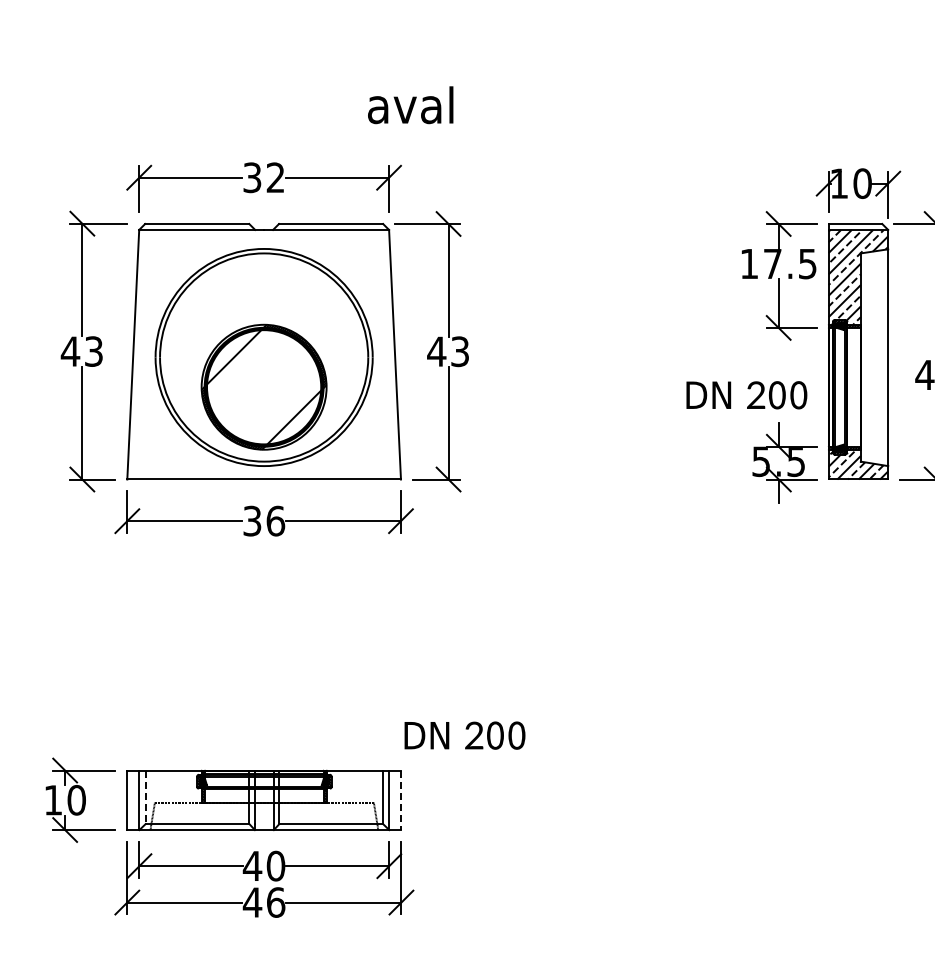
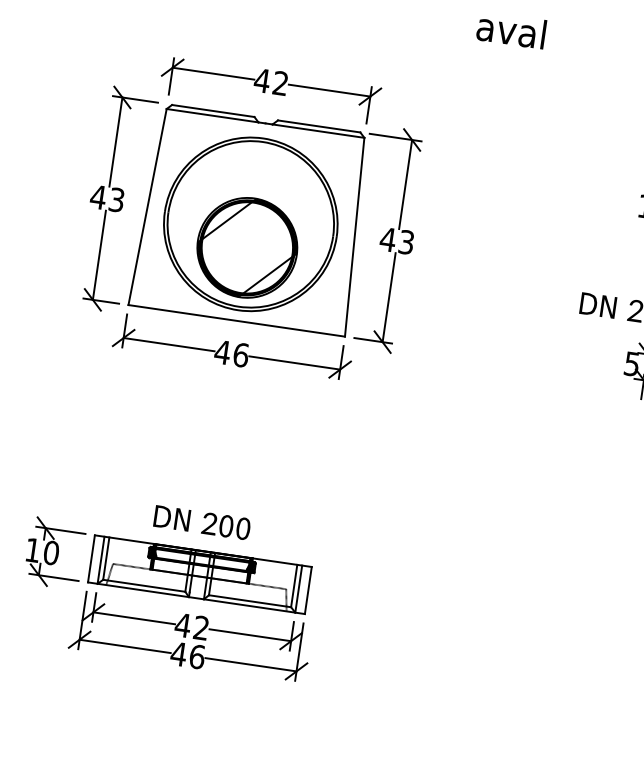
text: (410, 105) -> (511, 30), moved
text: (252, 177) -> (262, 80), 32 -> 42
text: (252, 520) -> (222, 351), 36 -> 46
text: (464, 735) -> (201, 522), moved
line: (145, 797) -> (106, 558), dashed -> solid
line: (401, 800) -> (308, 590), dashed -> solid
text: (275, 865) -> (201, 627), 40 -> 42

